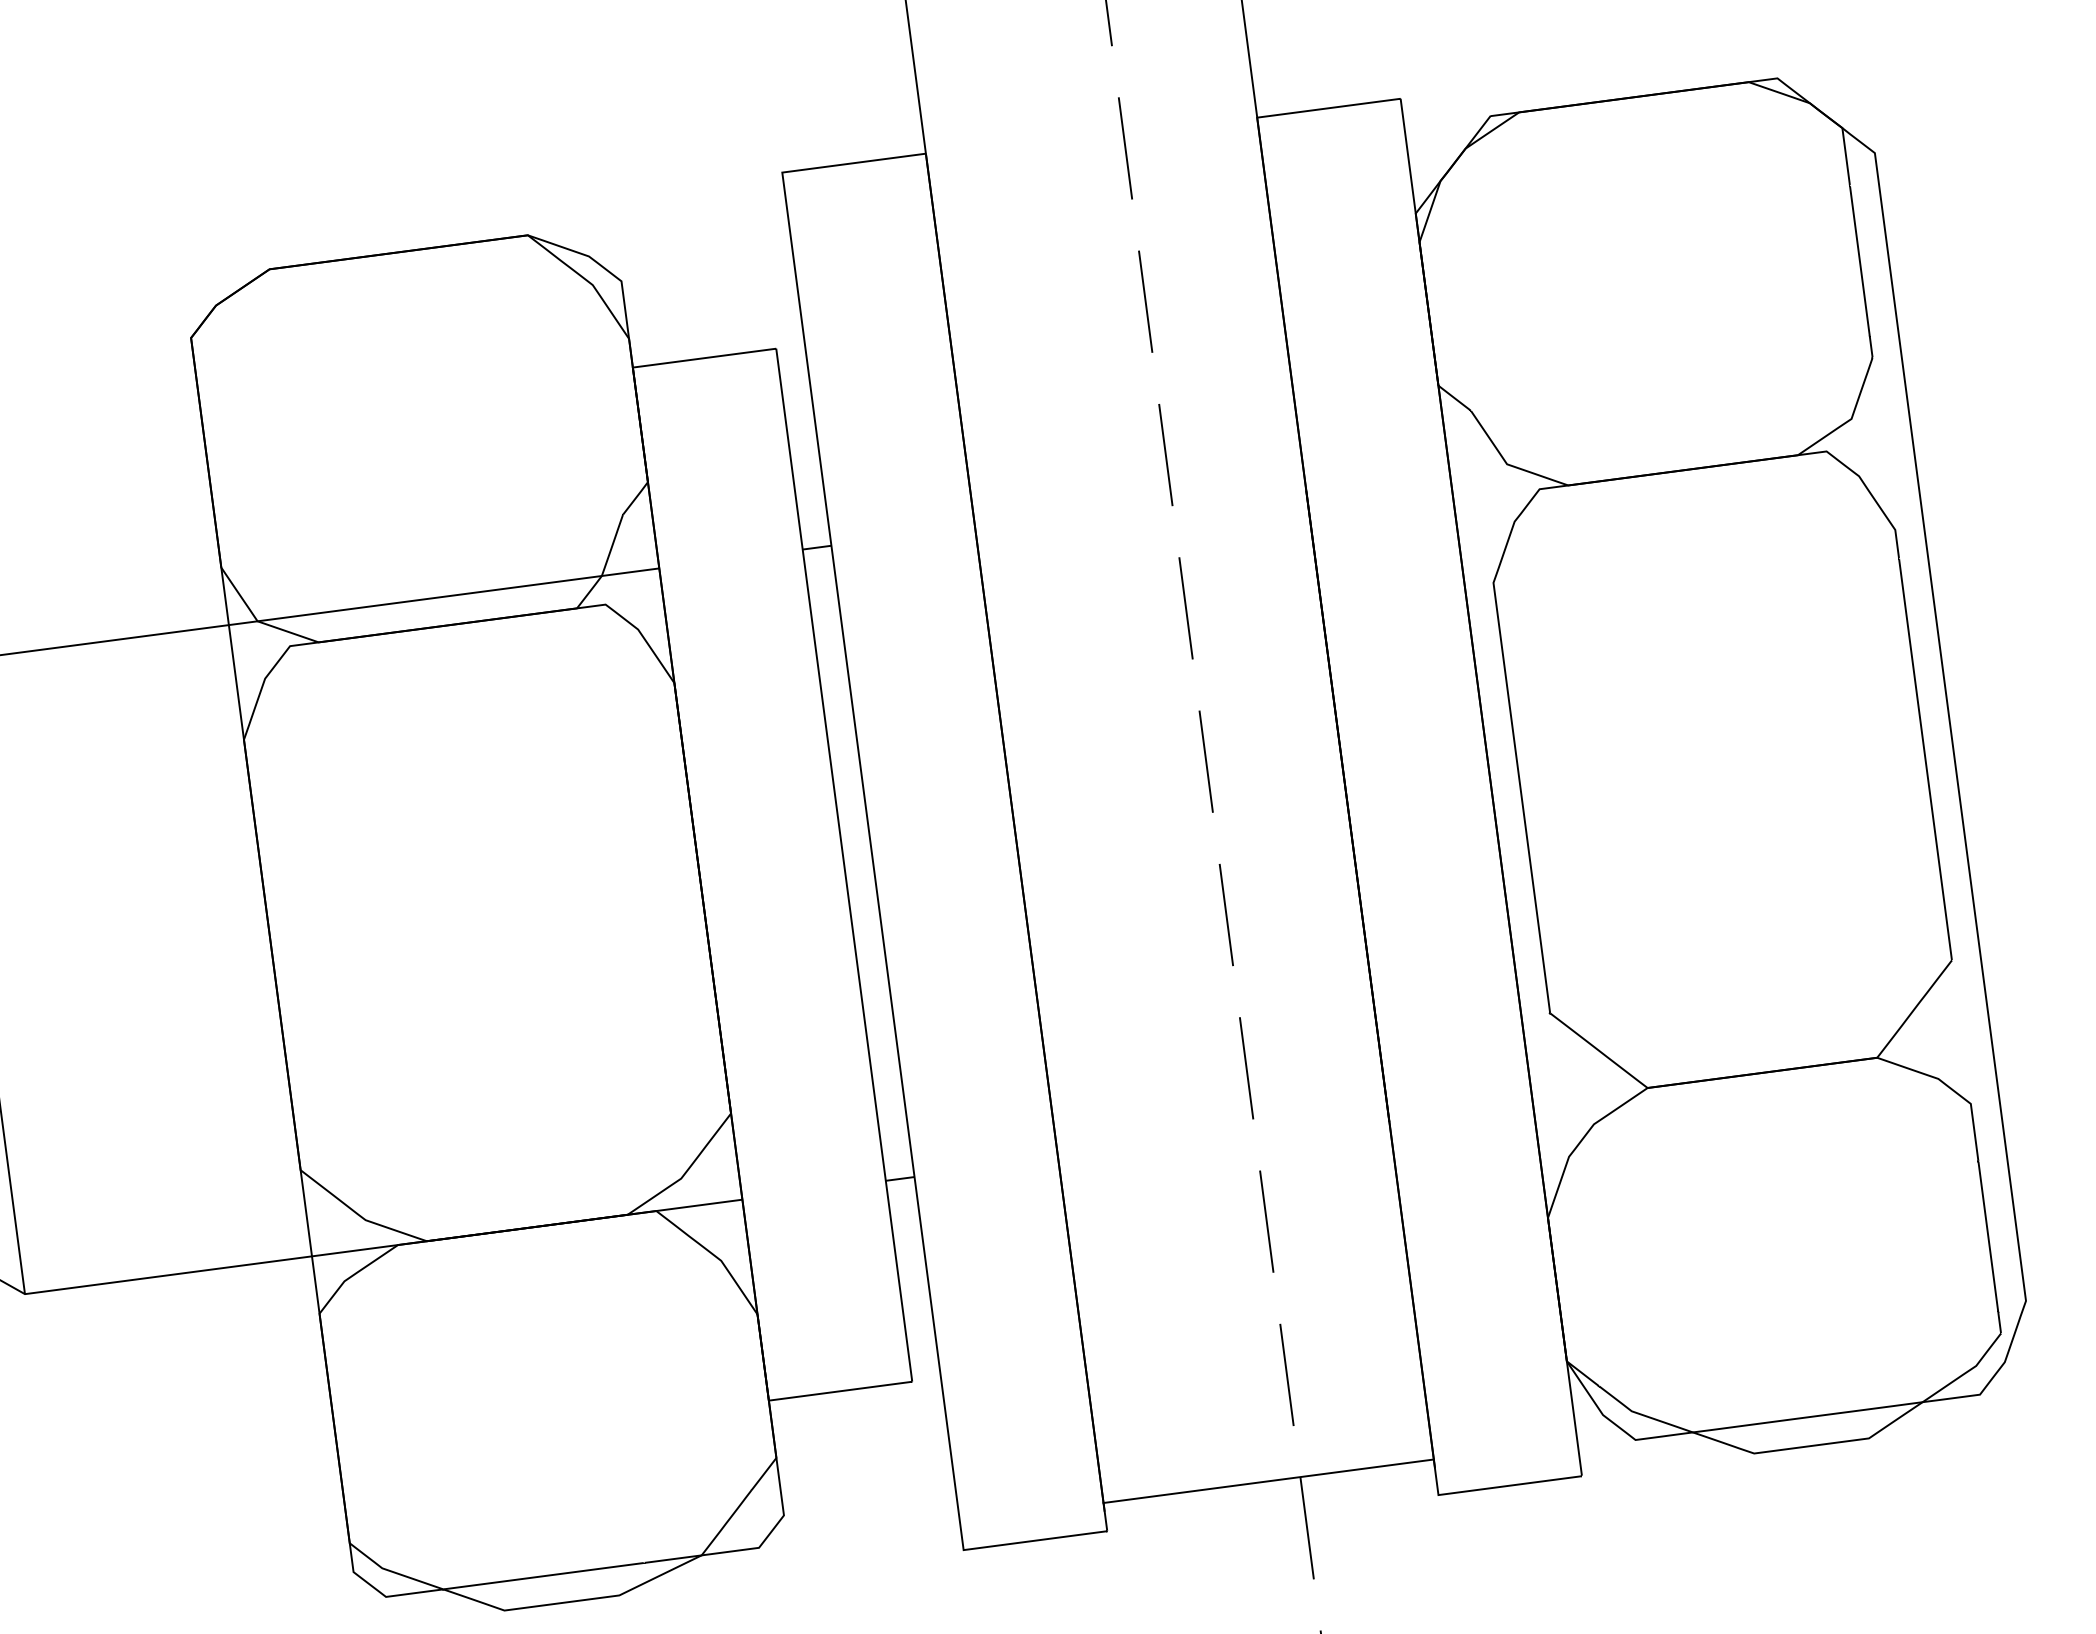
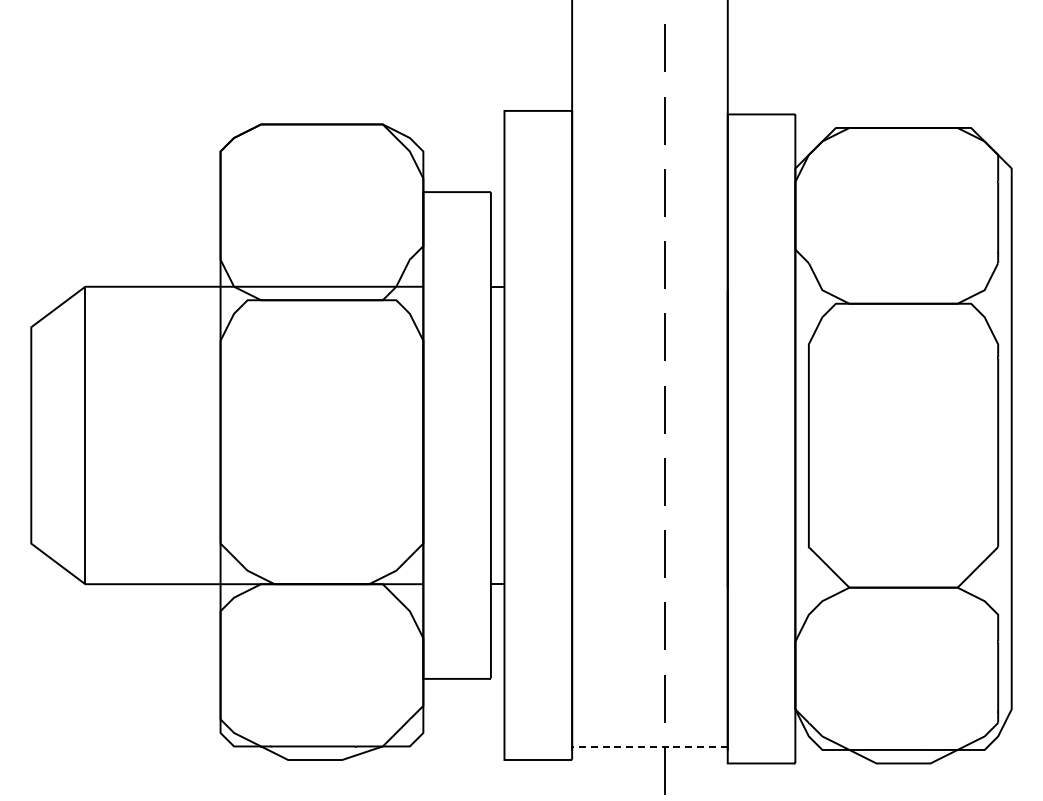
line: (1267, 1480) -> (649, 746), solid -> dashed

